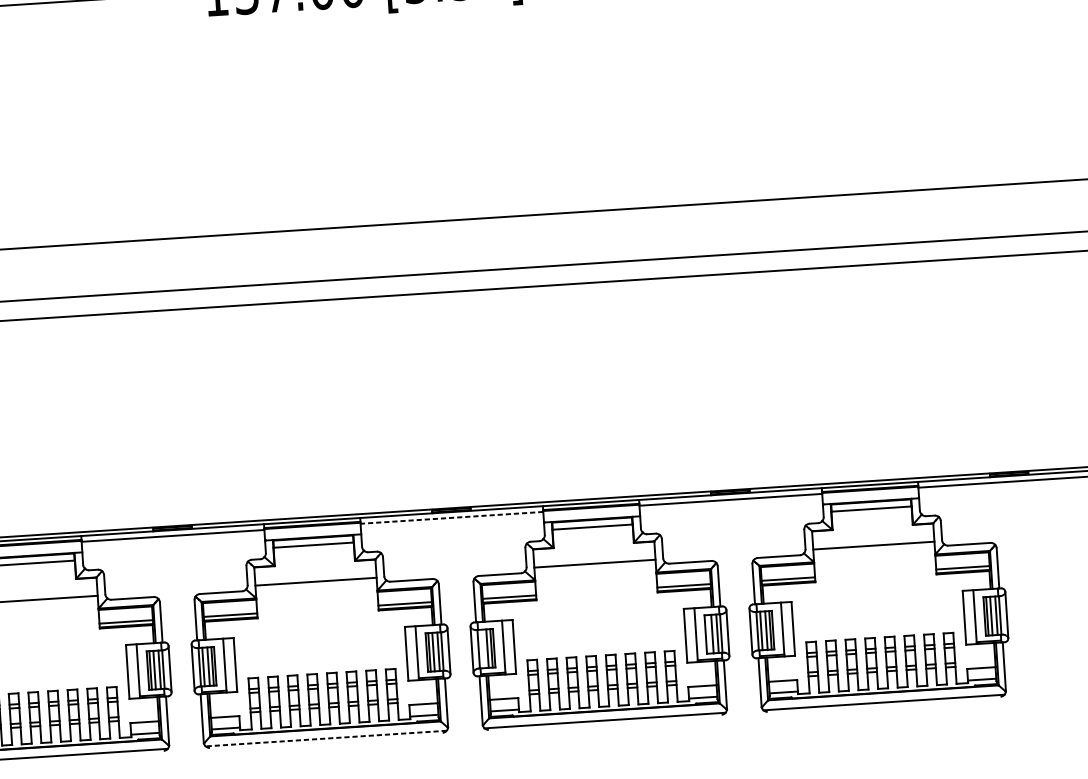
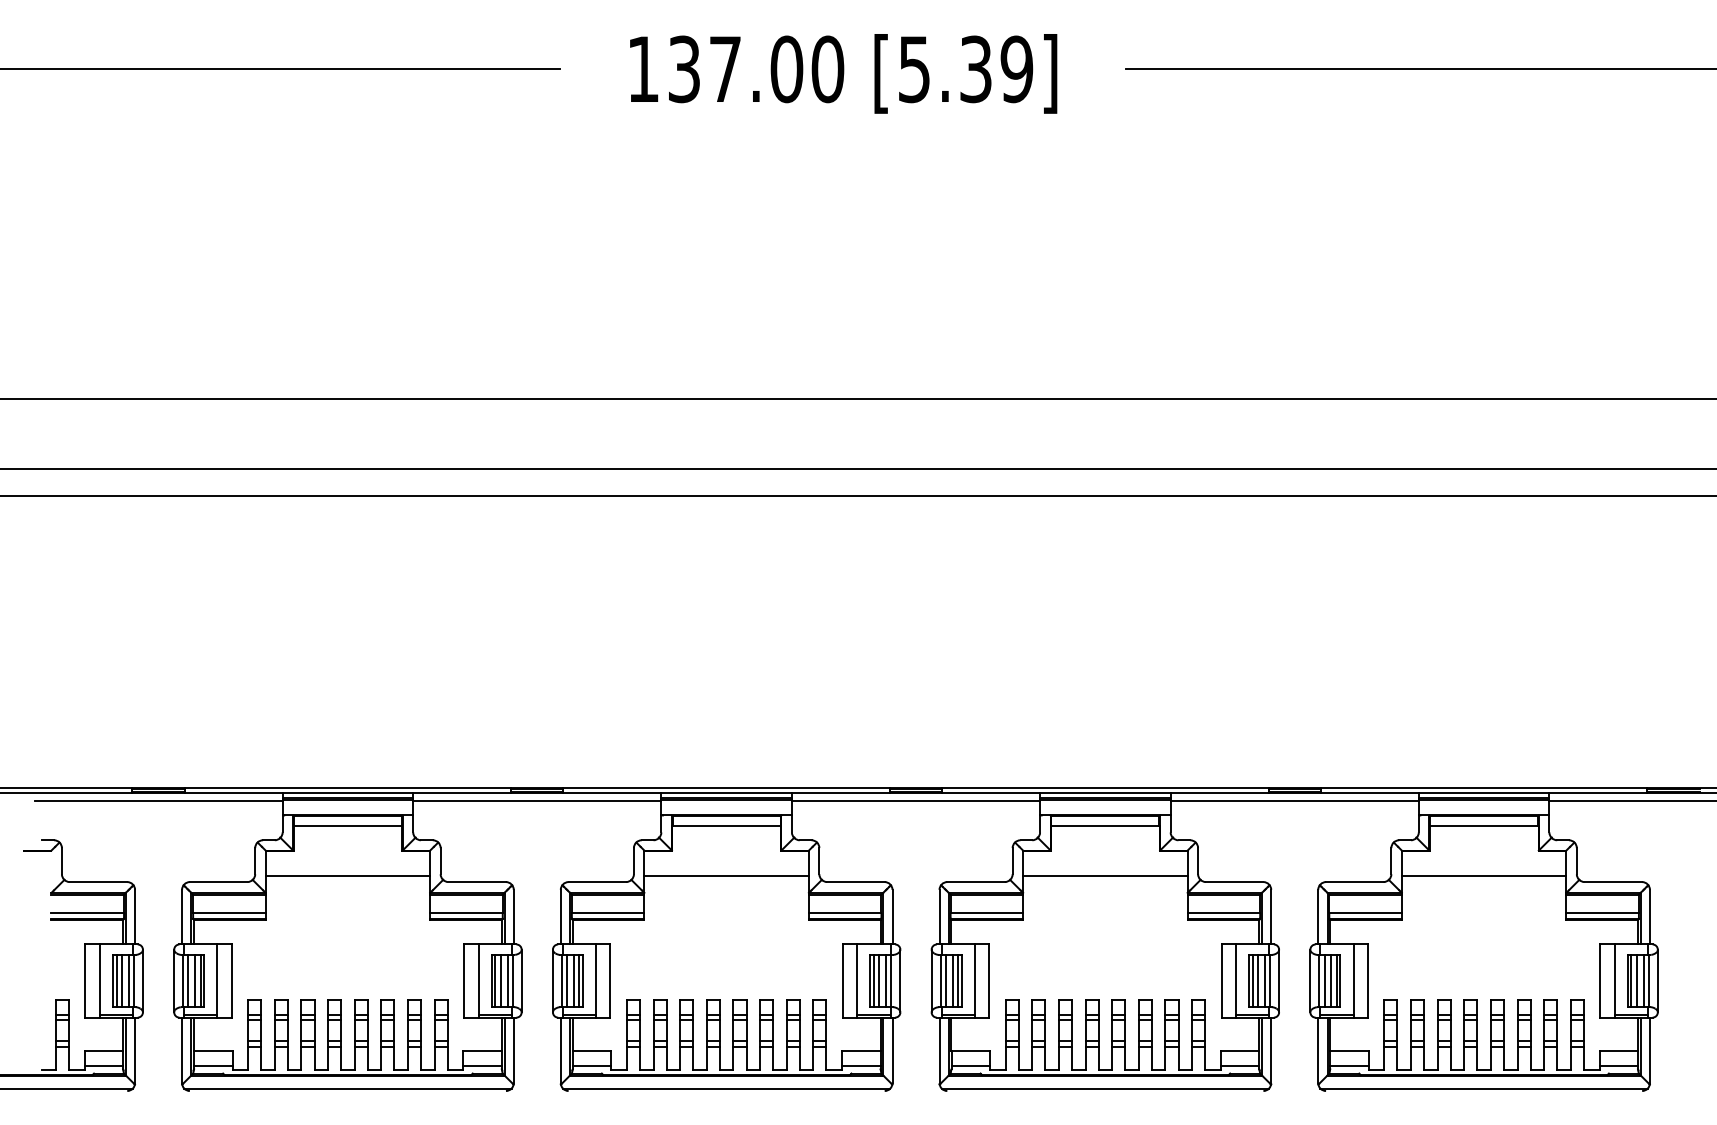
line: (451, 518) -> (915, 801), dashed -> solid
line: (708, 633) -> (1252, 980), added
line: (482, 648) -> (945, 980), added
line: (326, 738) -> (726, 1088), dashed -> solid

